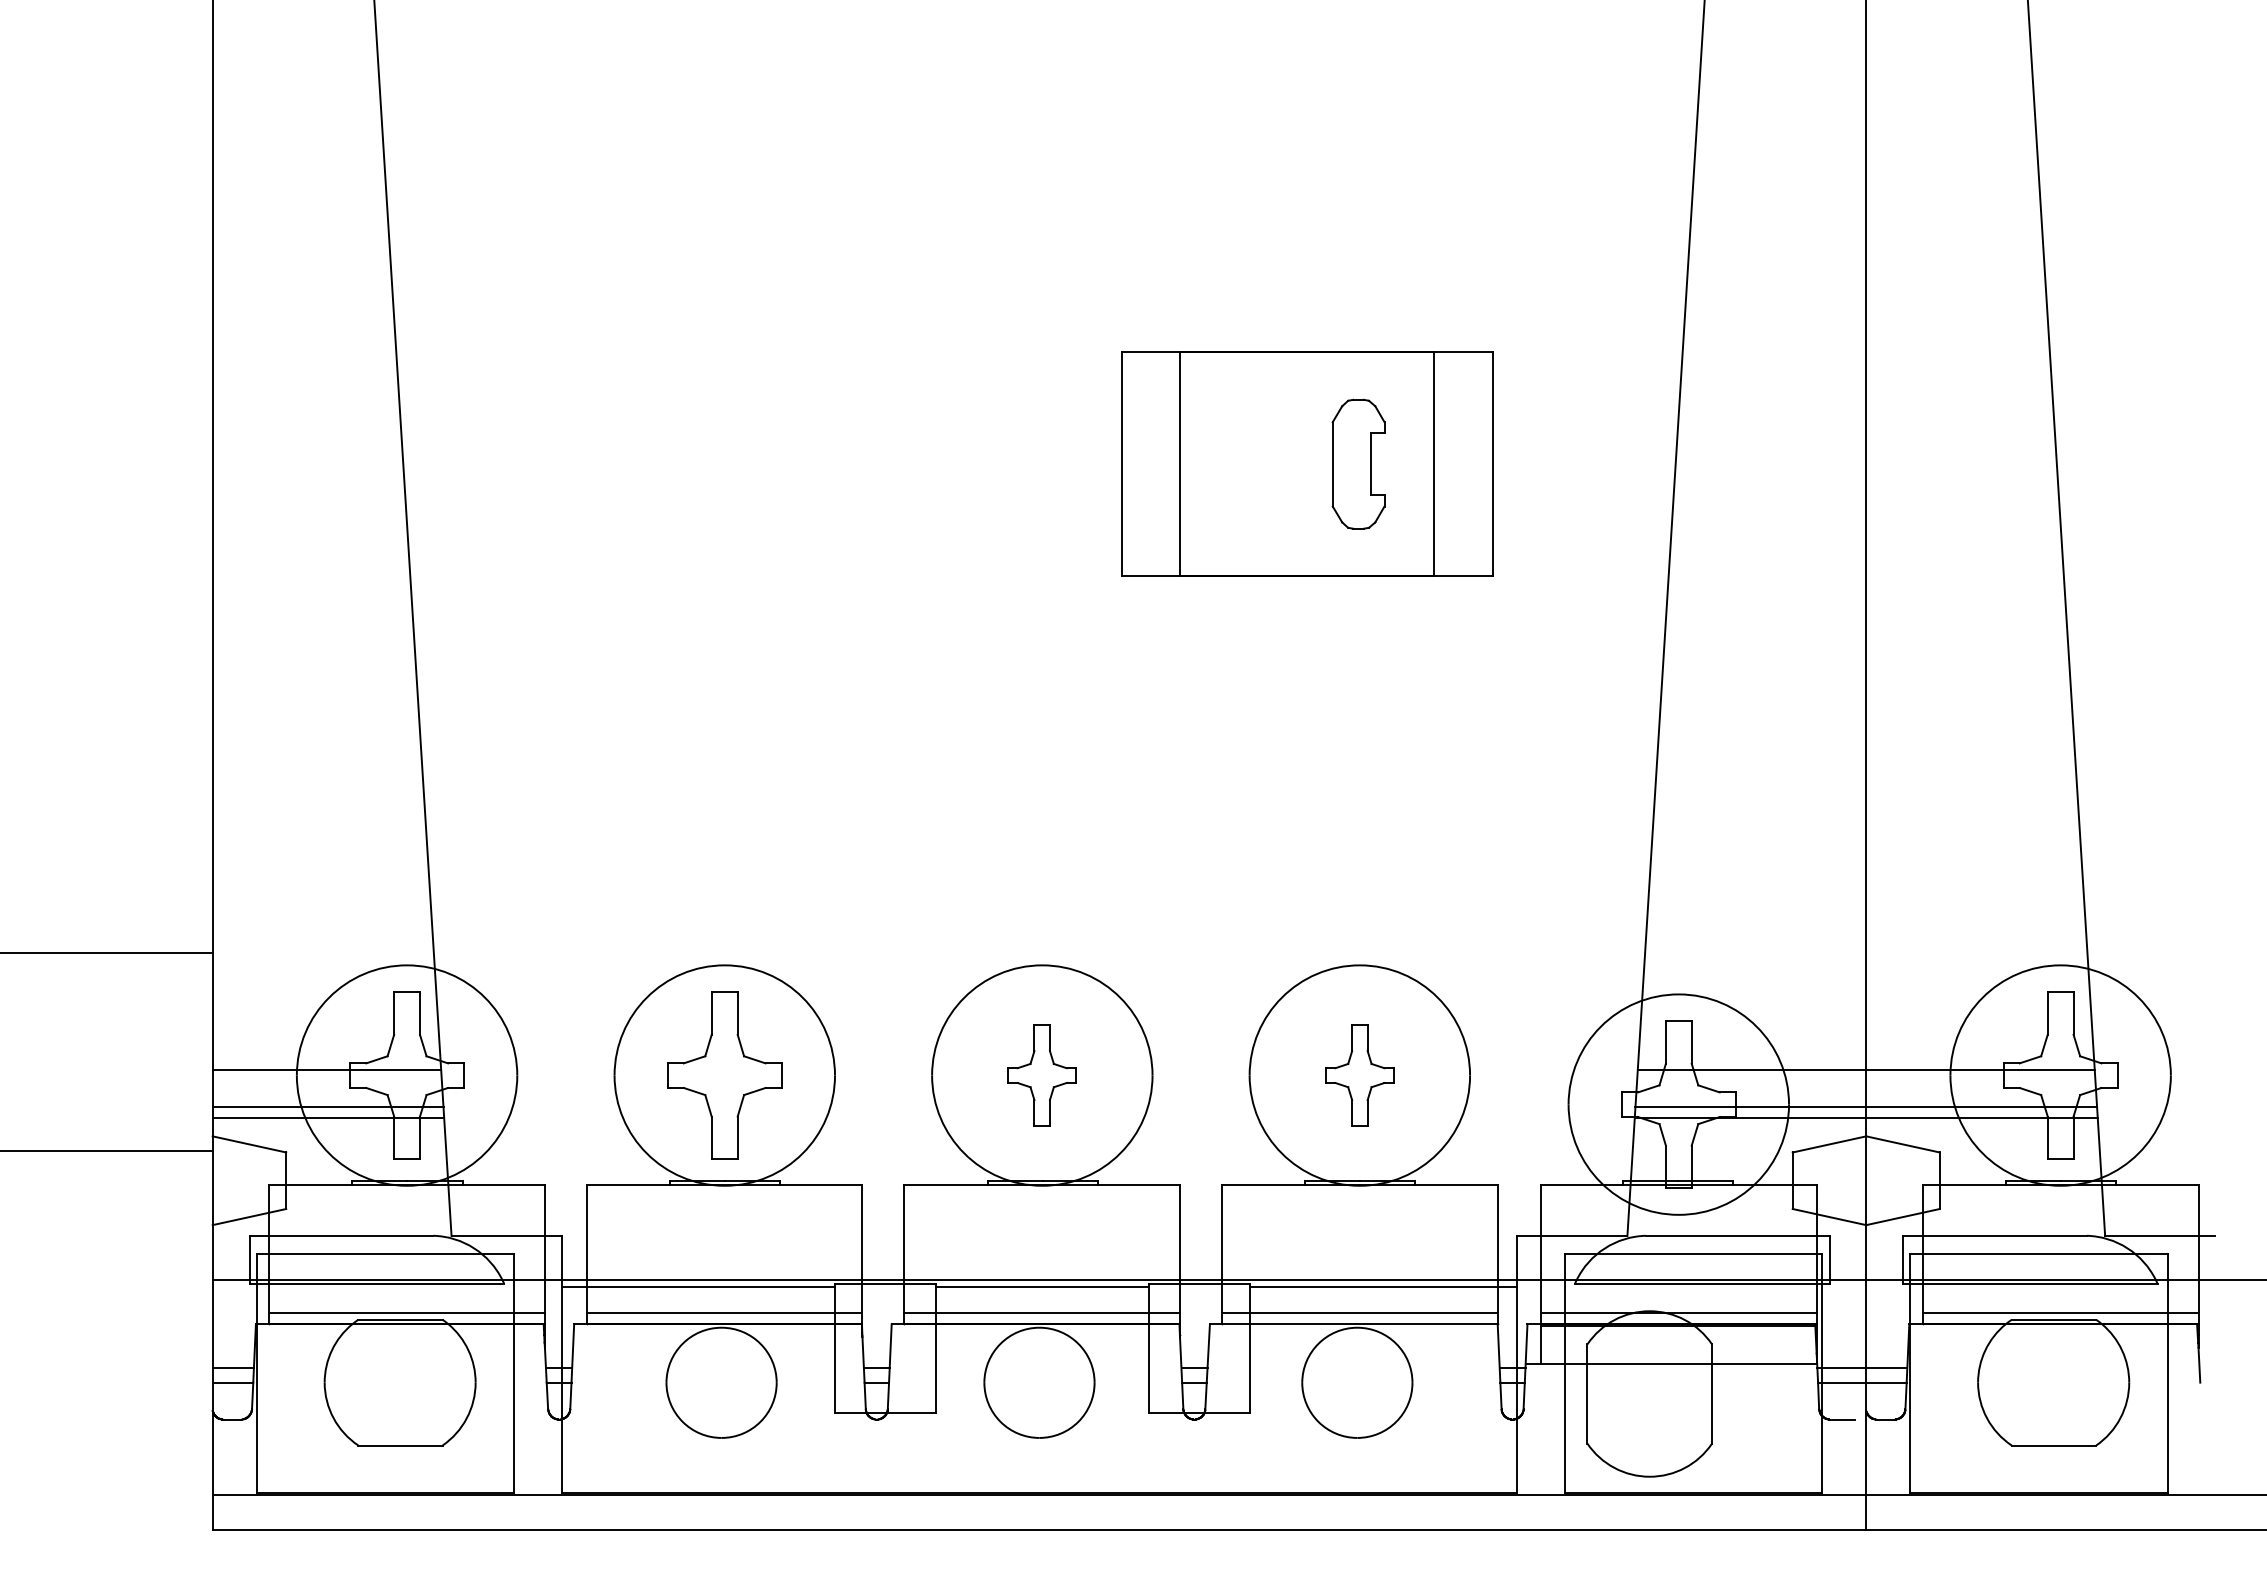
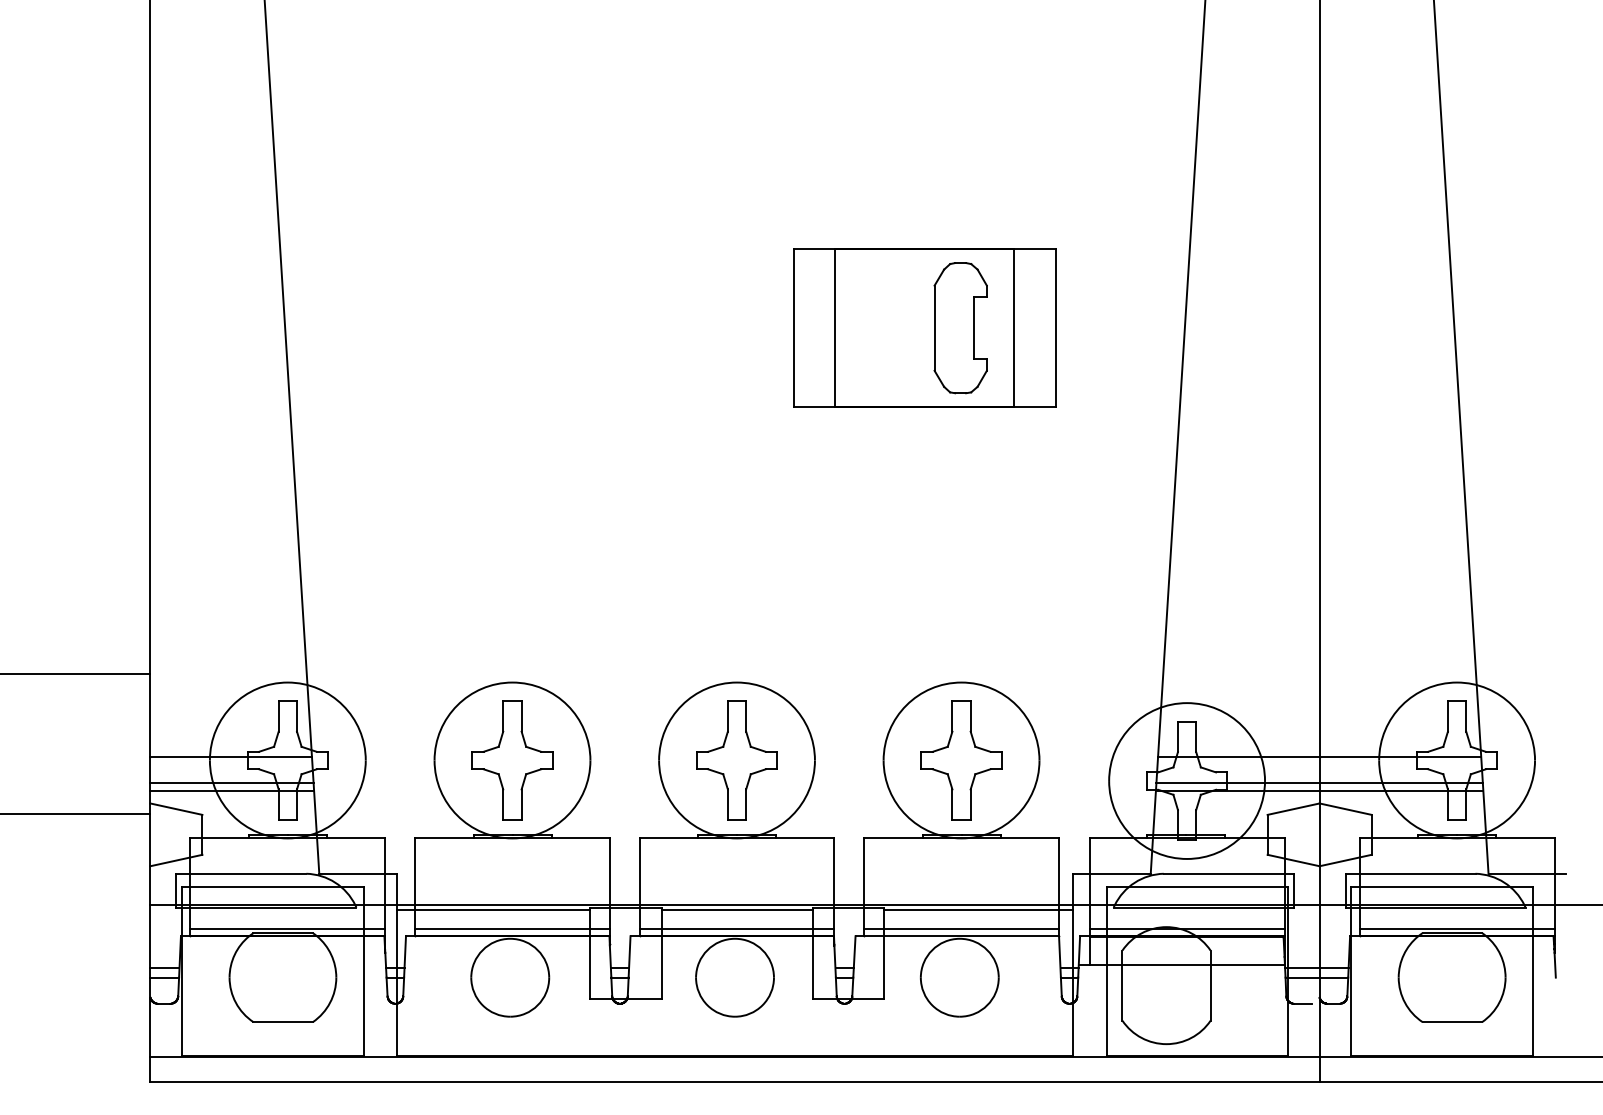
part: (1358, 464) -> (960, 328), size x1.43
part: (1041, 1075) -> (736, 760), size x1.67
part: (1359, 1075) -> (961, 760), size x1.67

